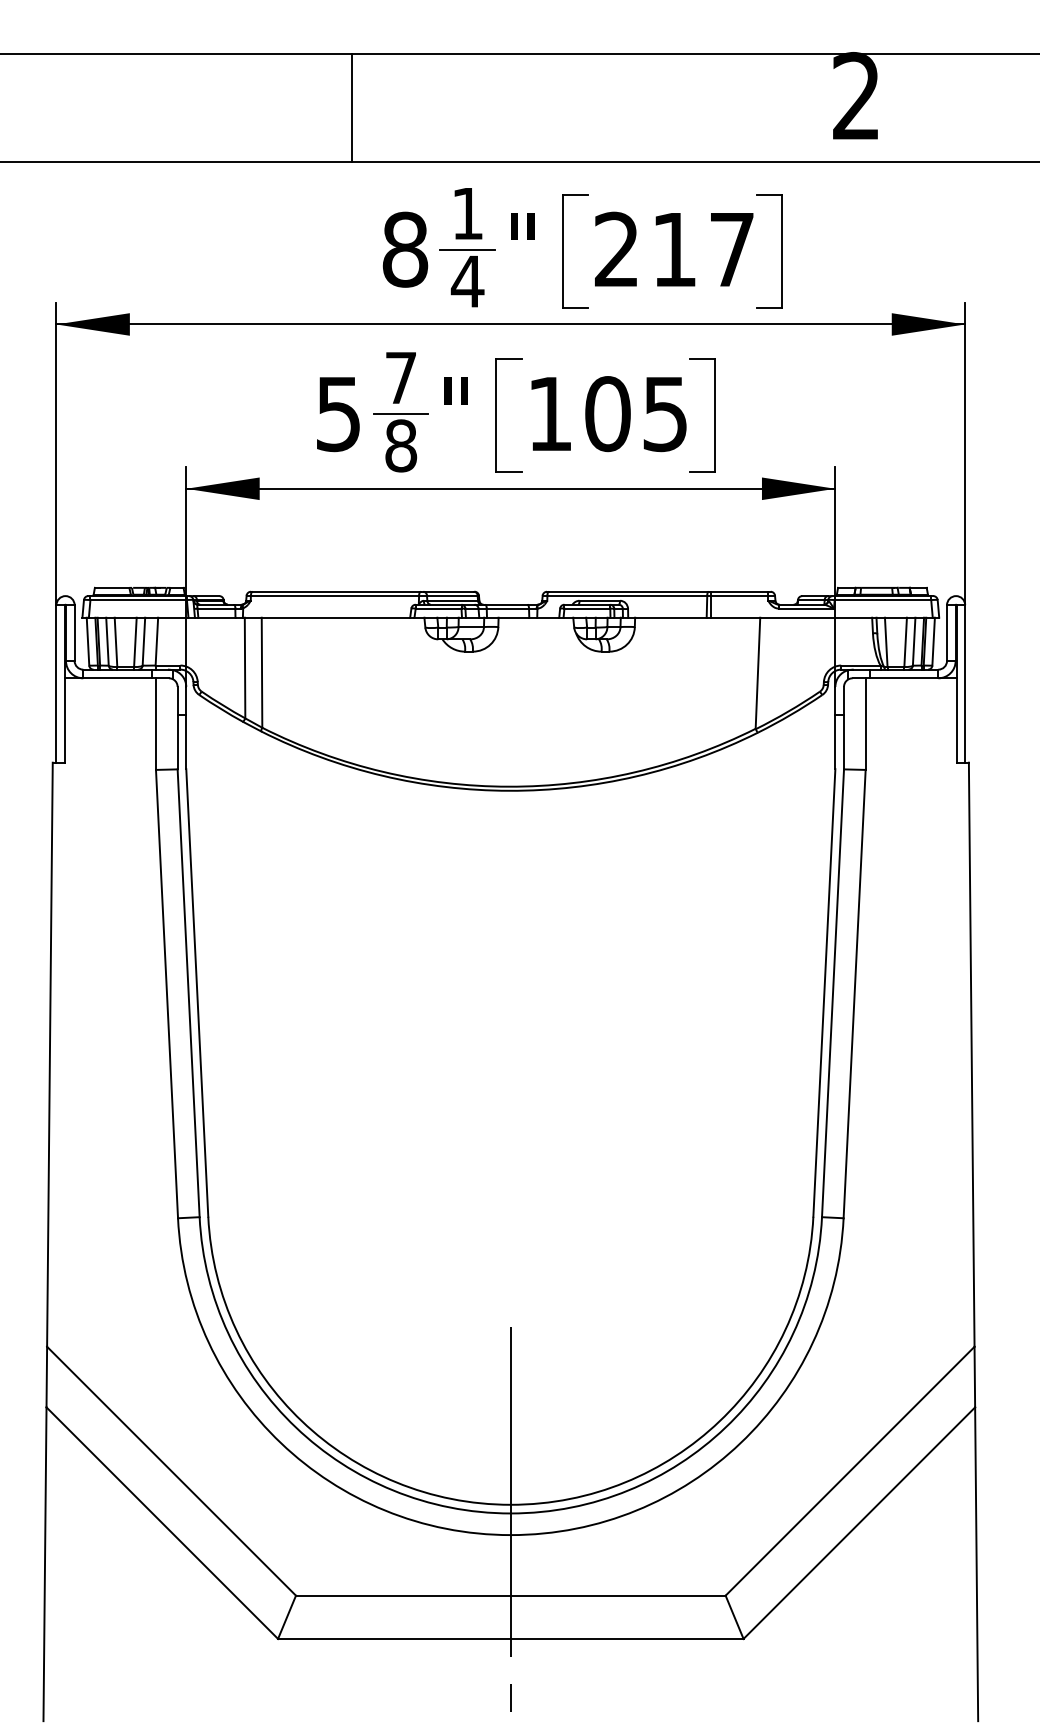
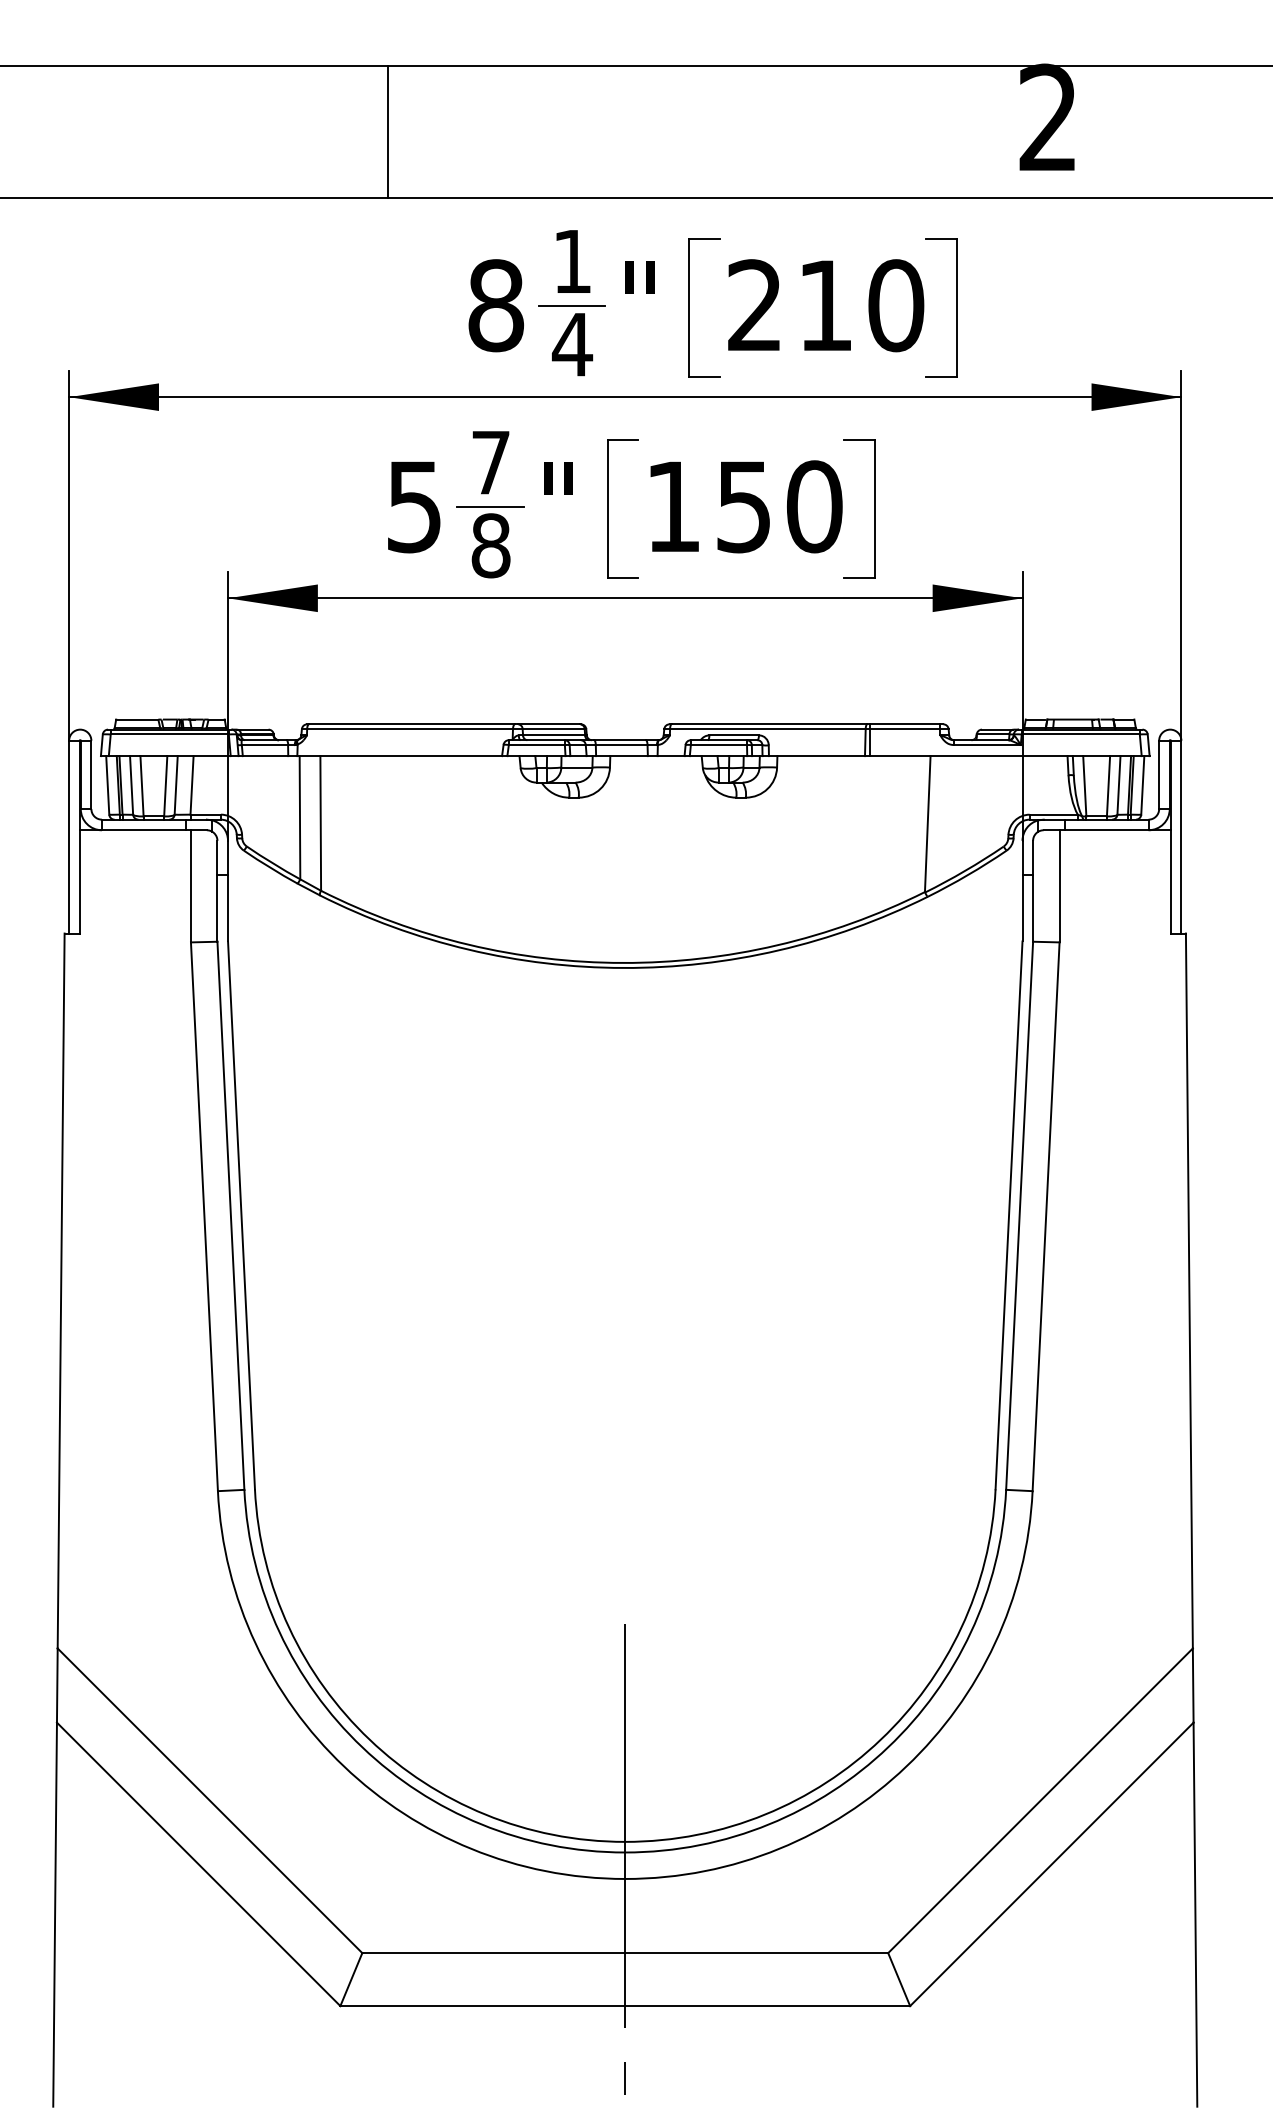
line: (351, 107) -> (387, 131), moved
text: (732, 249) -> (896, 305), 217 -> 210
text: (636, 413) -> (779, 506), 105 -> 150

